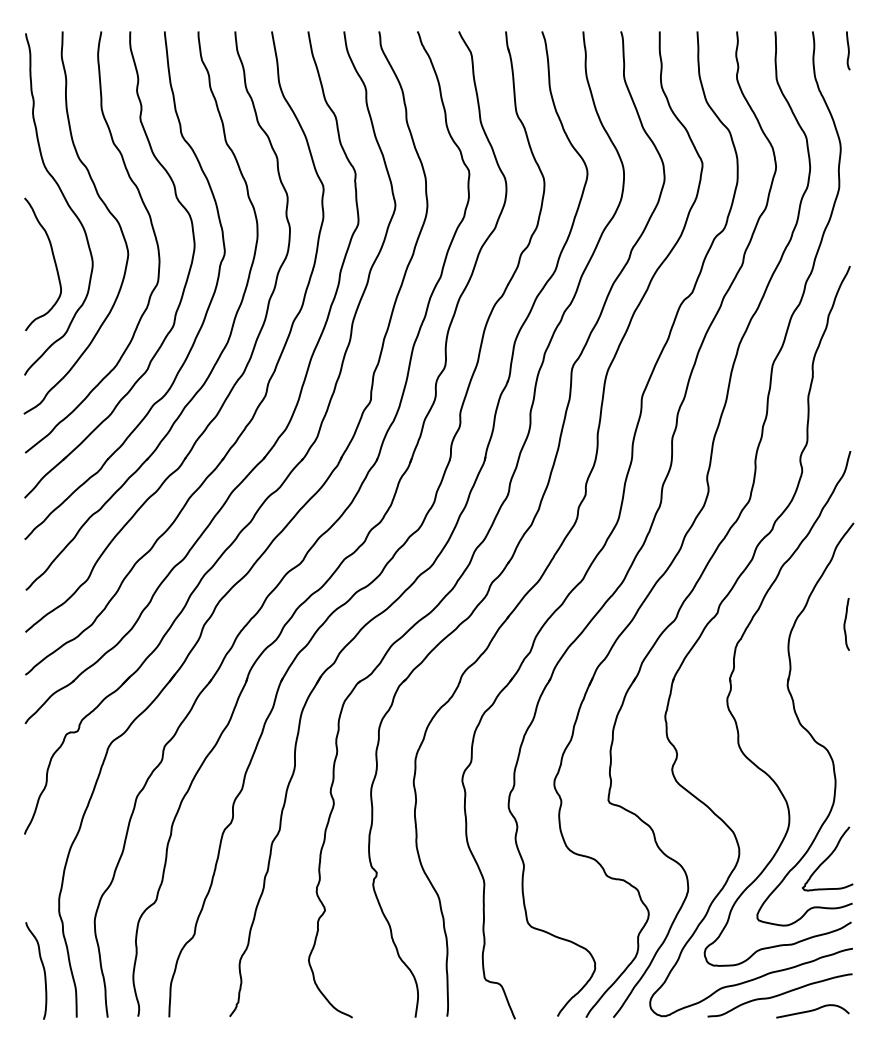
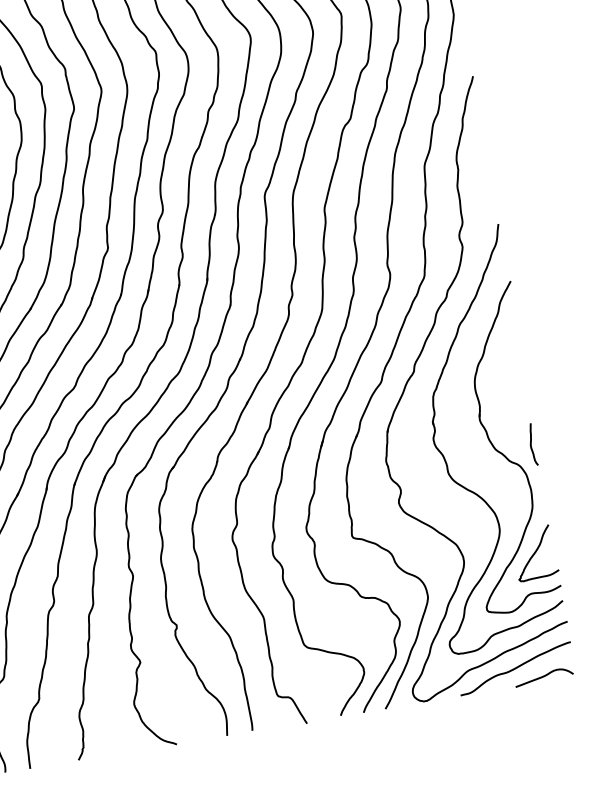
curve: (845, 624) -> (531, 444), moved

